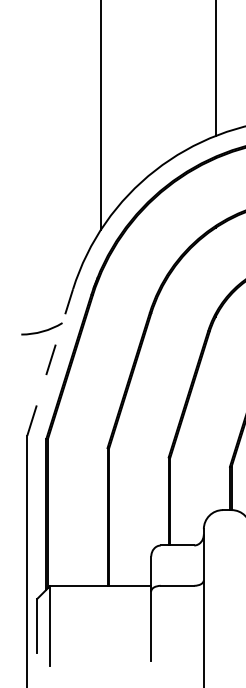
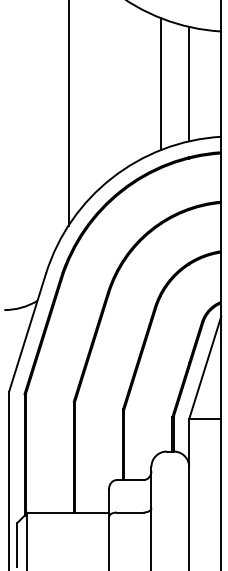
line: (50, 362) -> (27, 332), dashed -> solid

